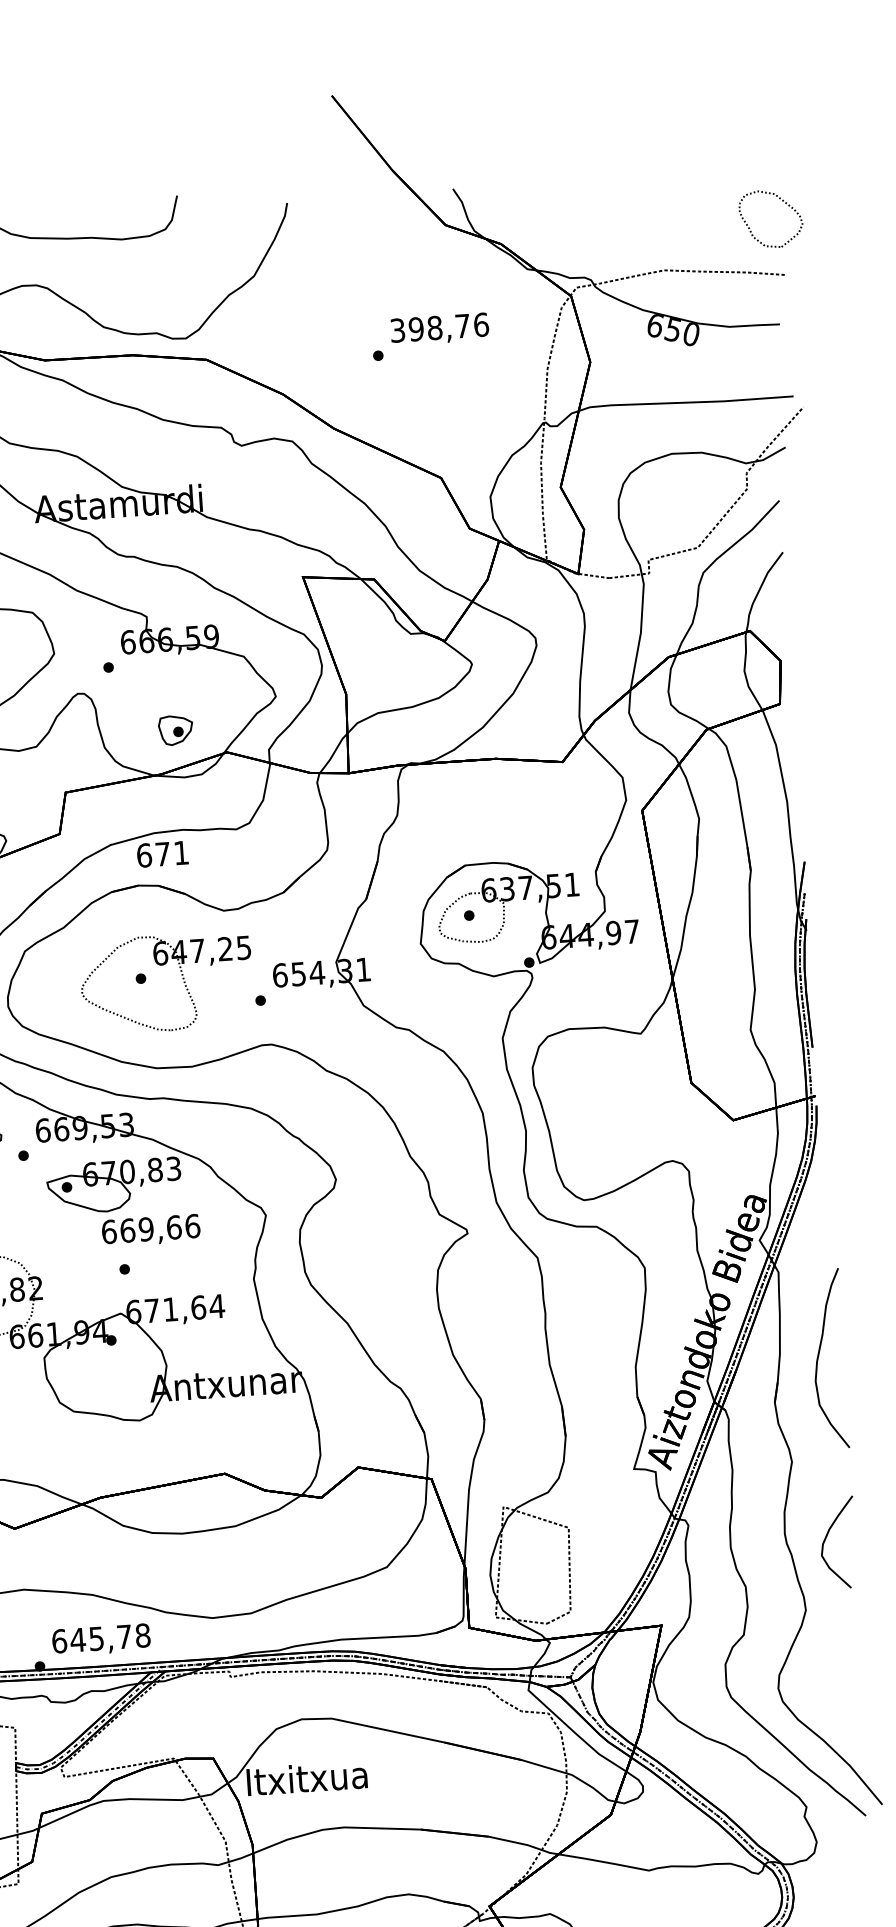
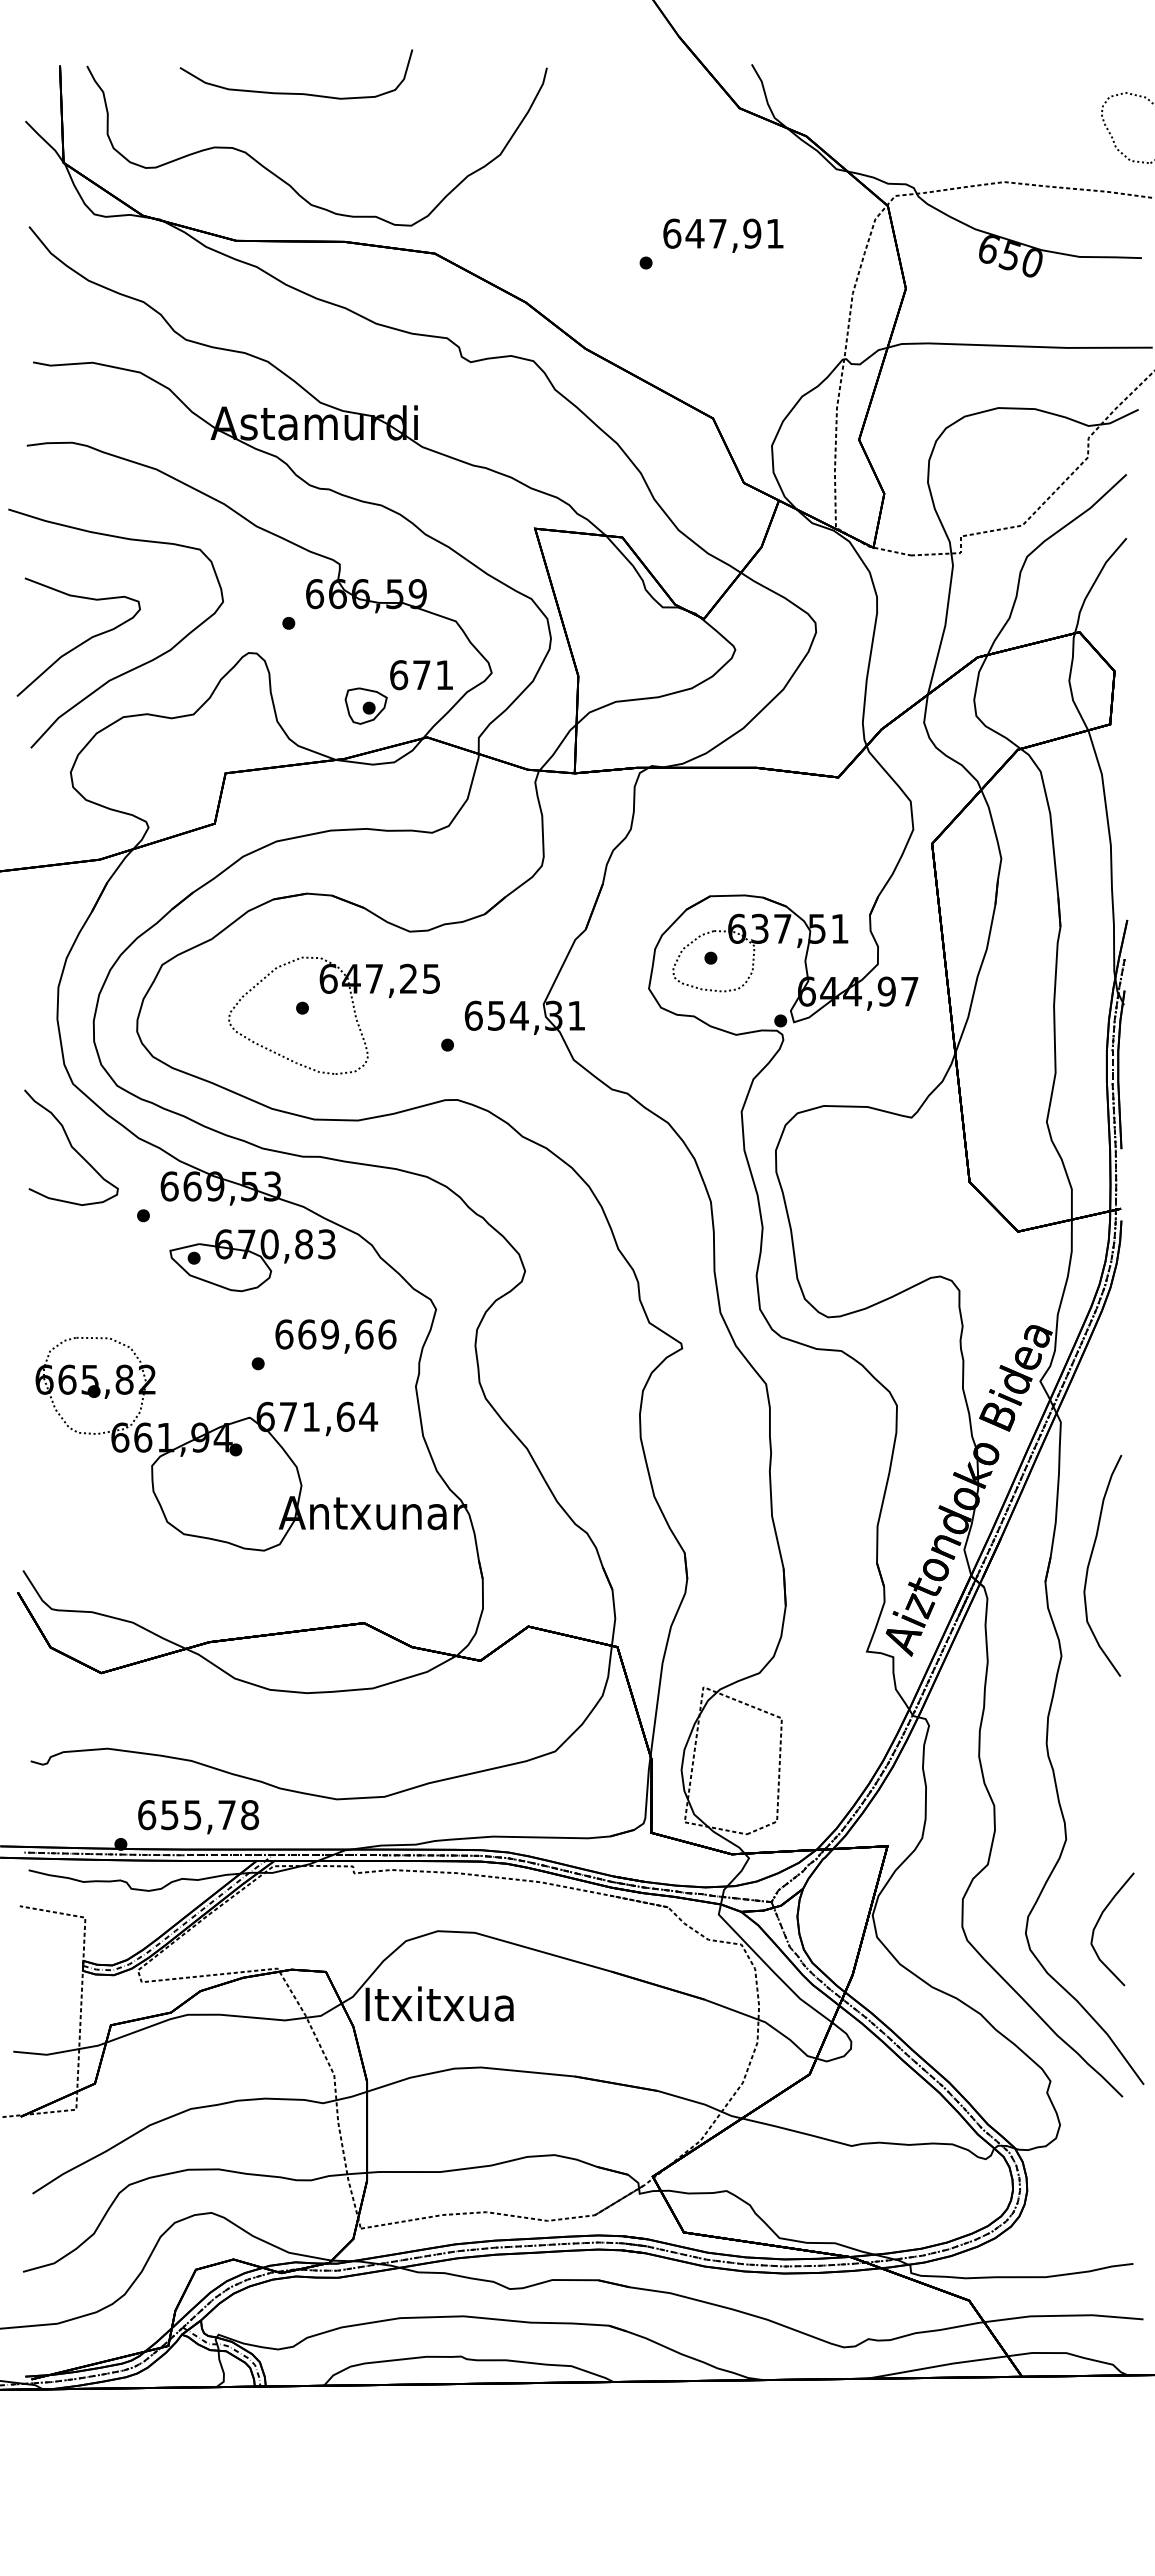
text: (439, 327) -> (723, 233), 398,76 -> 647,91
text: (162, 854) -> (421, 675), moved
text: (150, 1230) -> (335, 1336), moved
curve: (819, 1356) -> (1090, 1562), moved
curve: (826, 1538) -> (1098, 1922), moved
text: (77, 1640) -> (169, 1815), 645,78 -> 655,78

